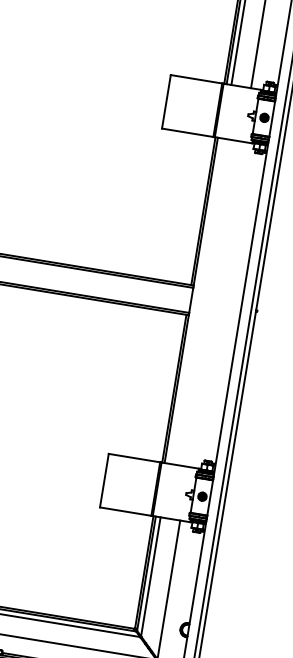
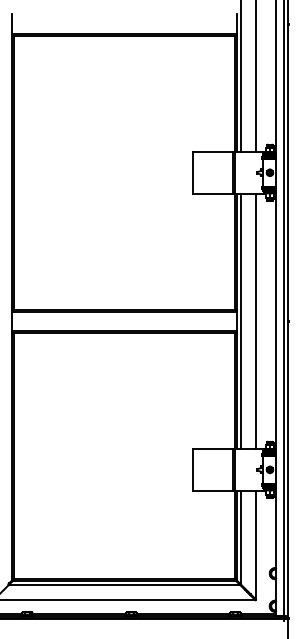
line: (196, 300) -> (240, 320), added
line: (216, 303) -> (256, 320), added

